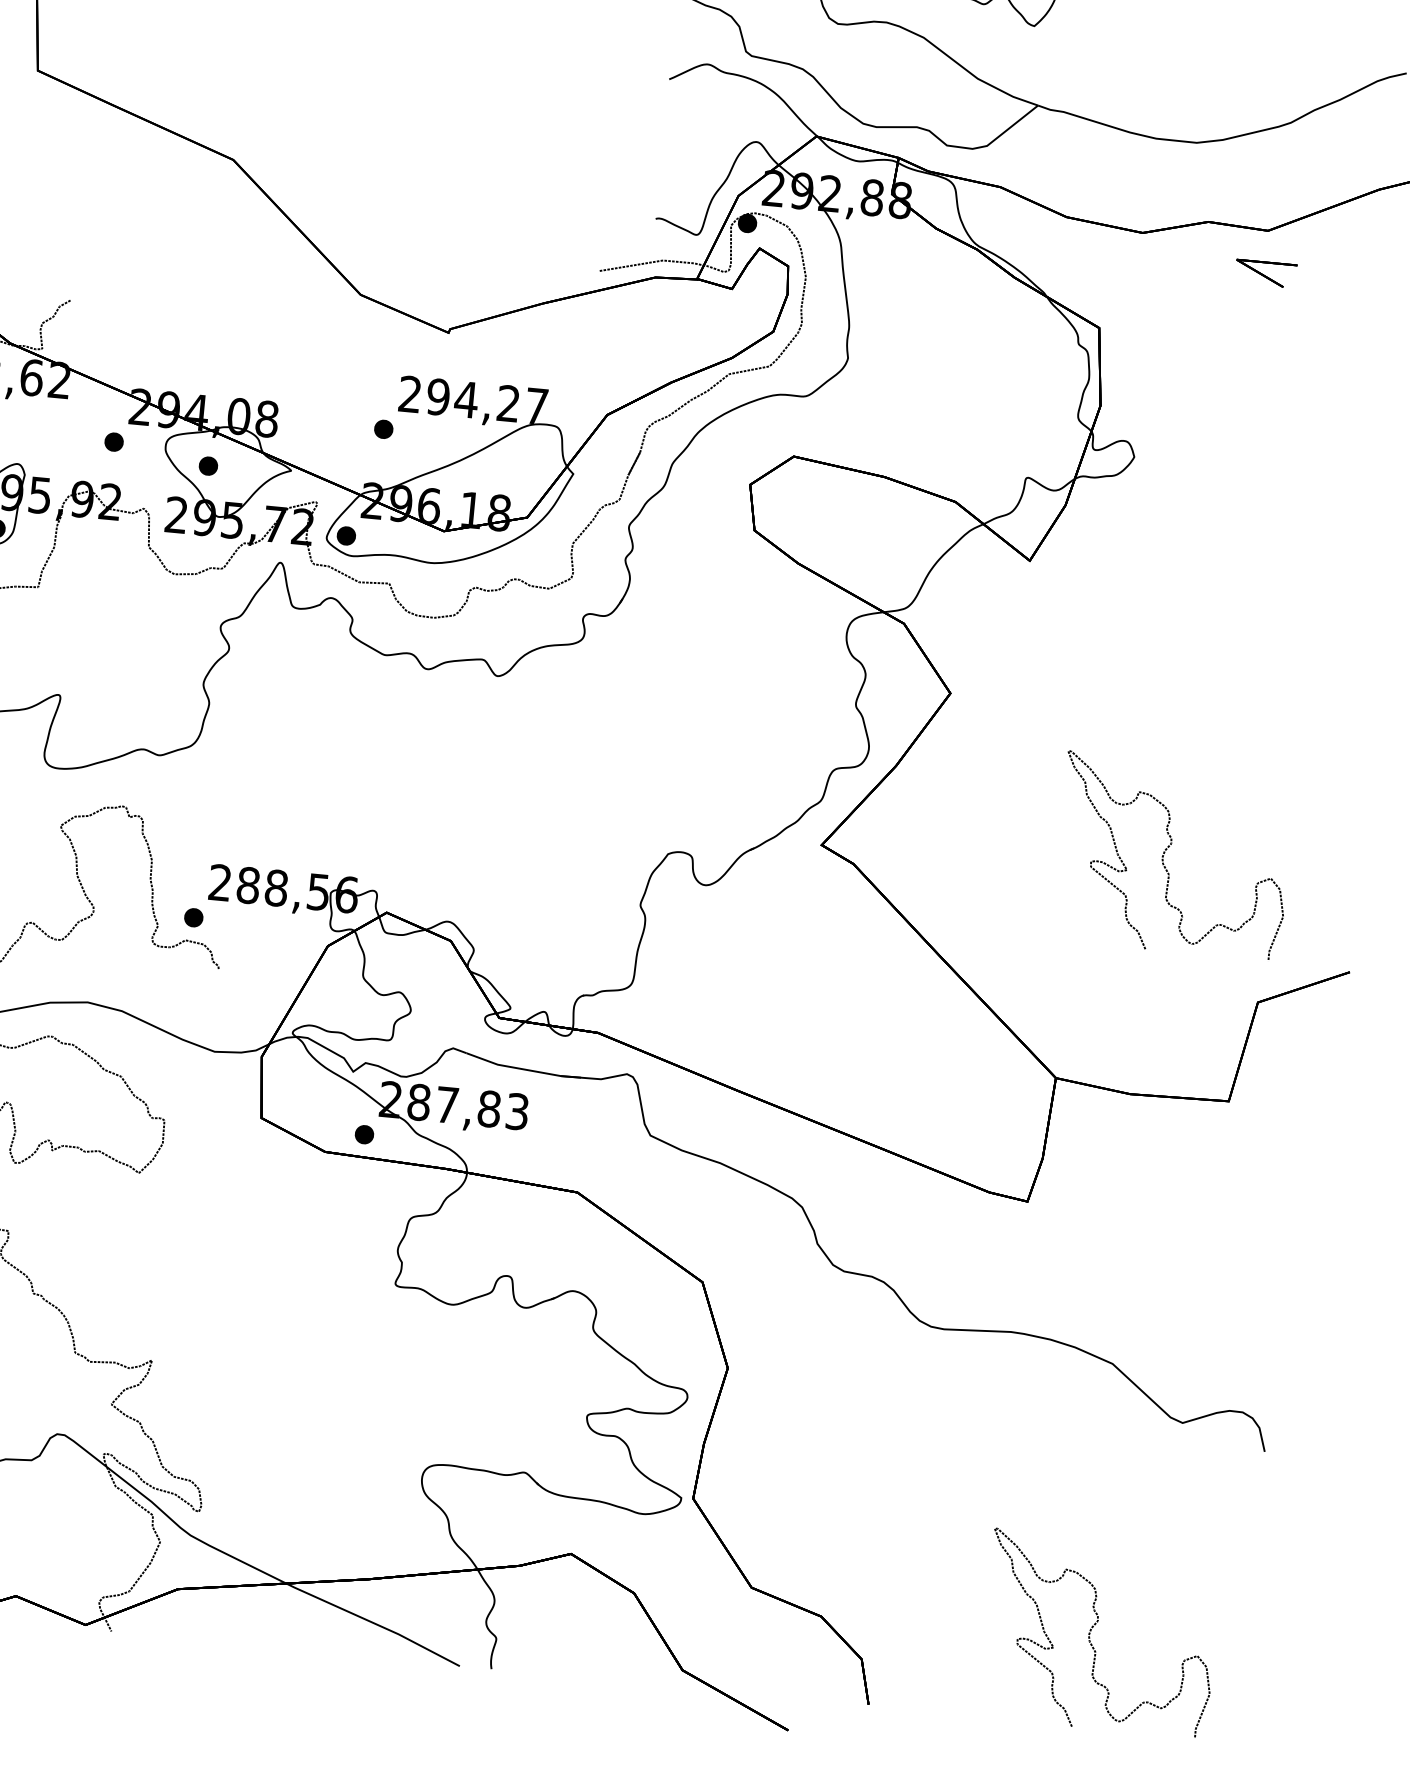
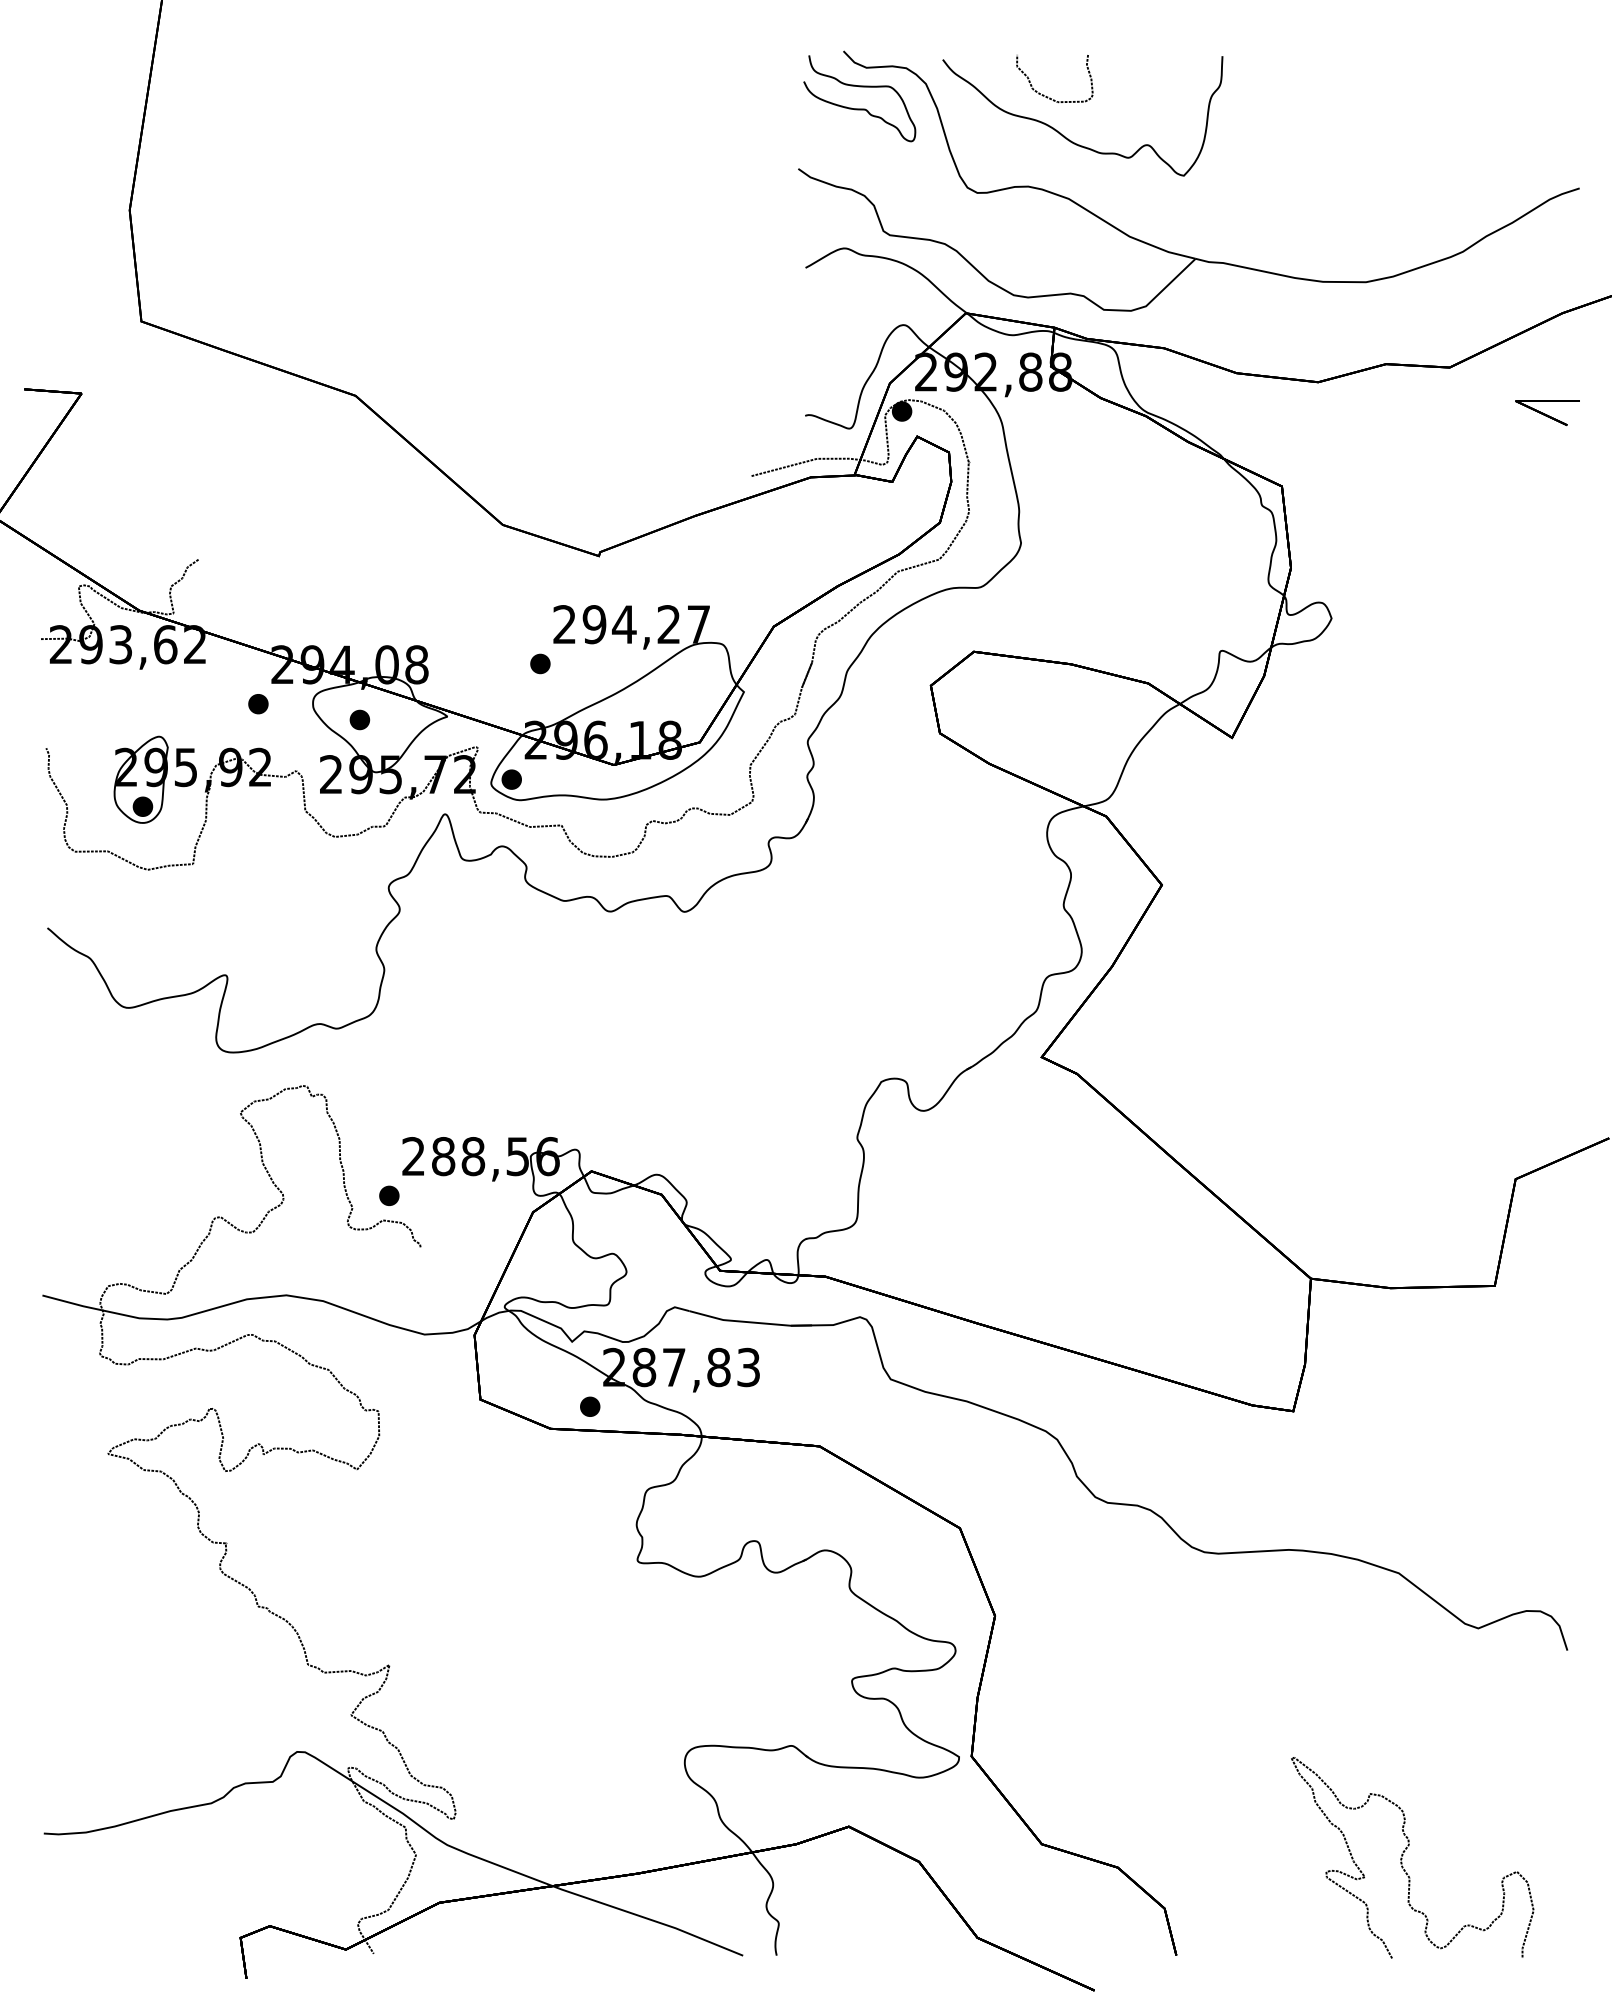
part: (1265, 274) -> (1547, 413), moved
curve: (1167, 849) -> (1405, 1027), removed

